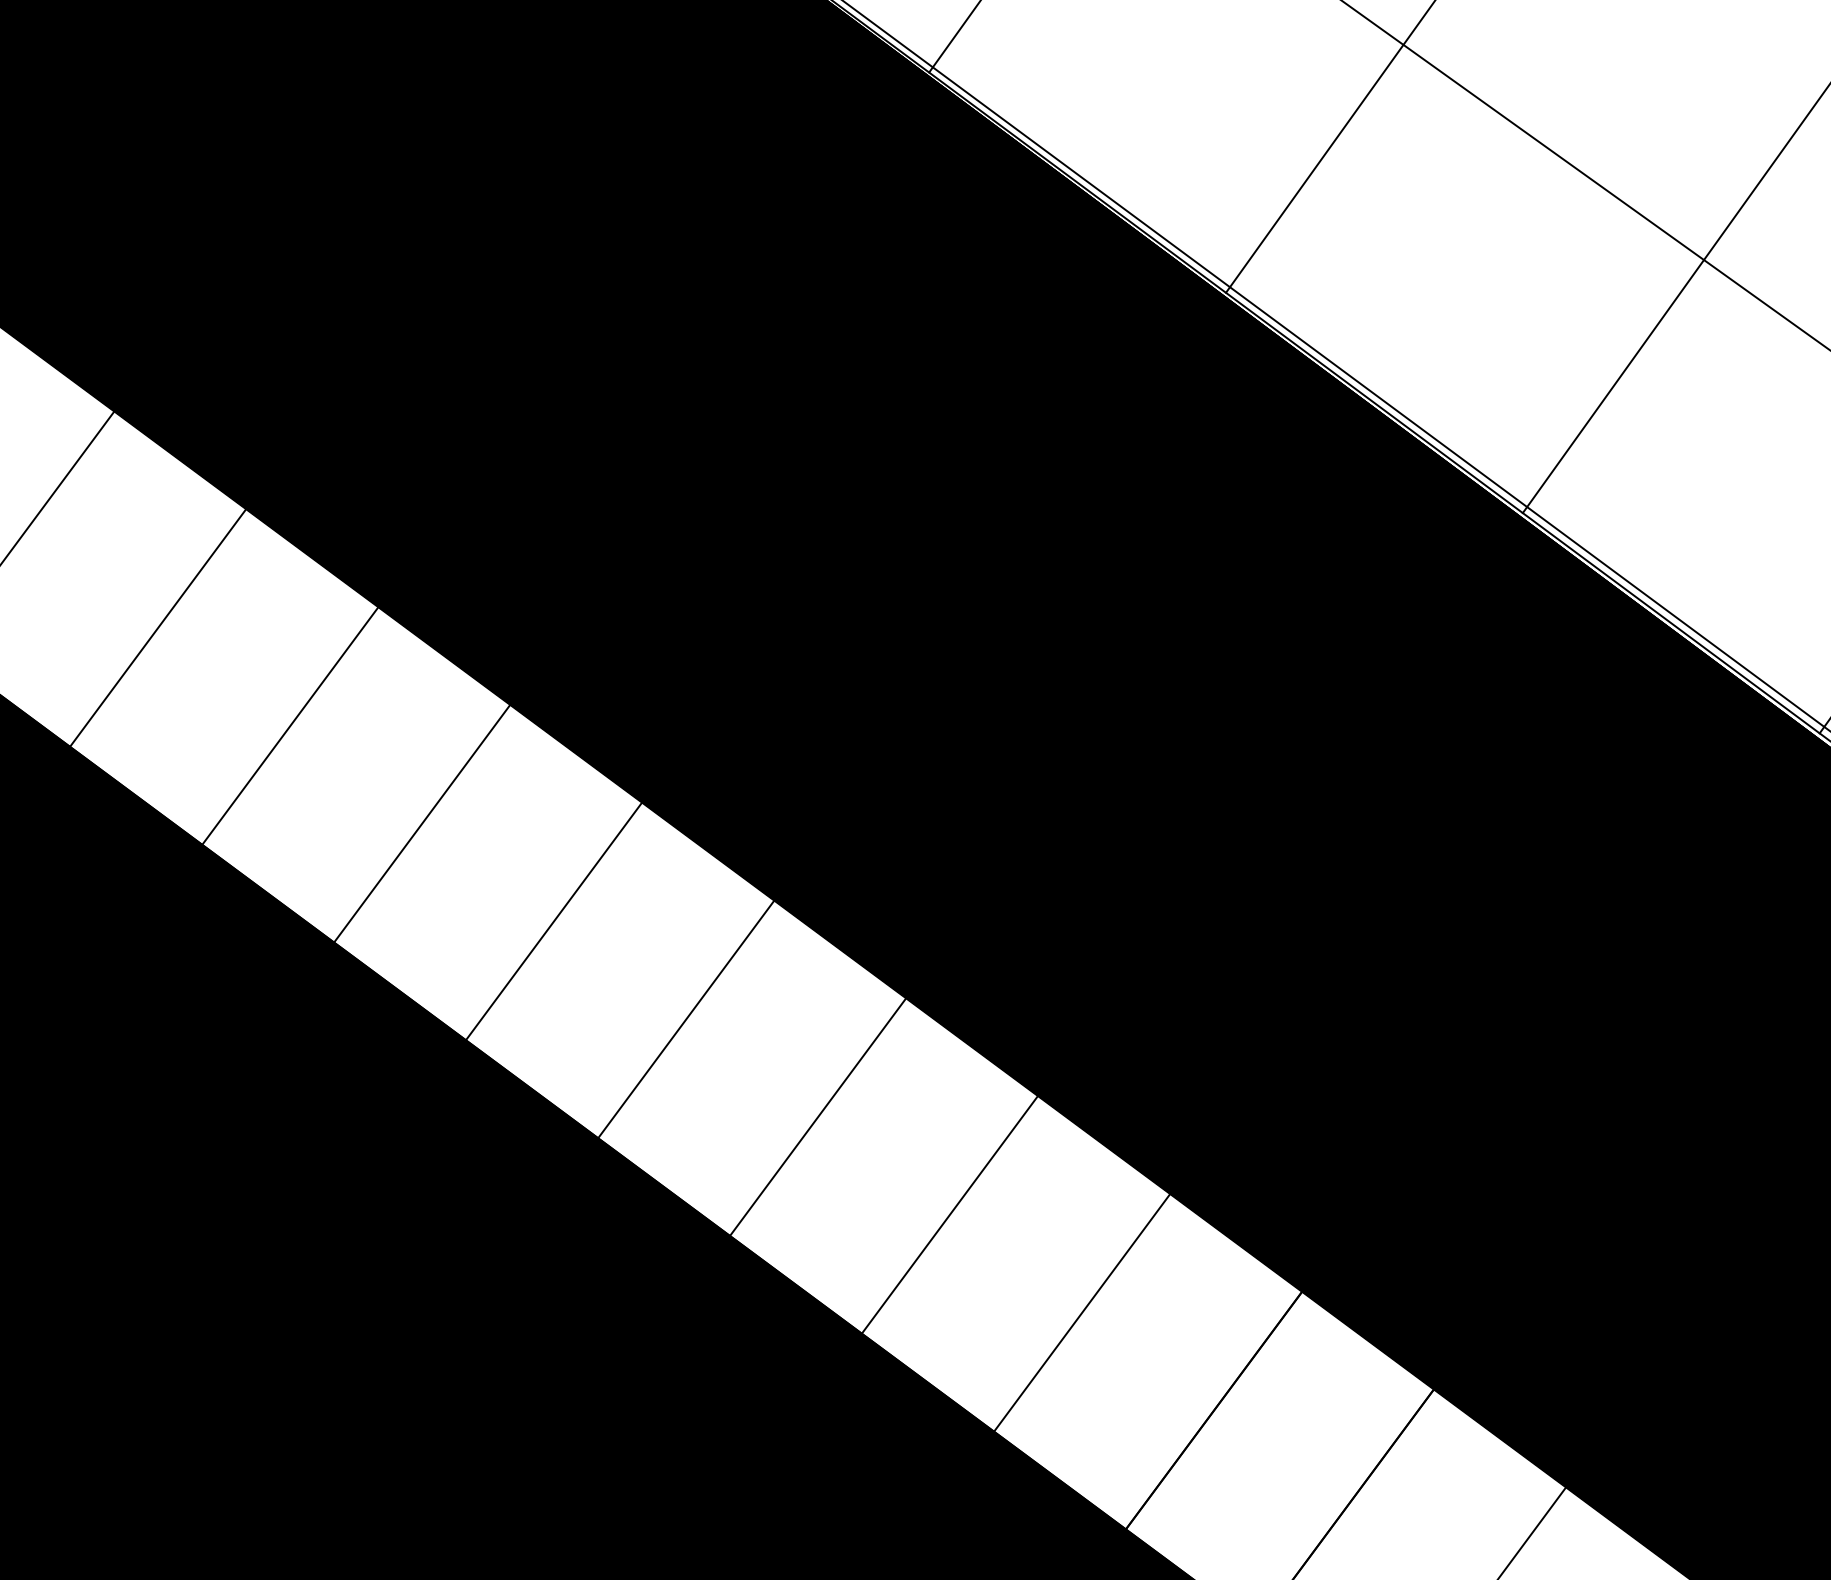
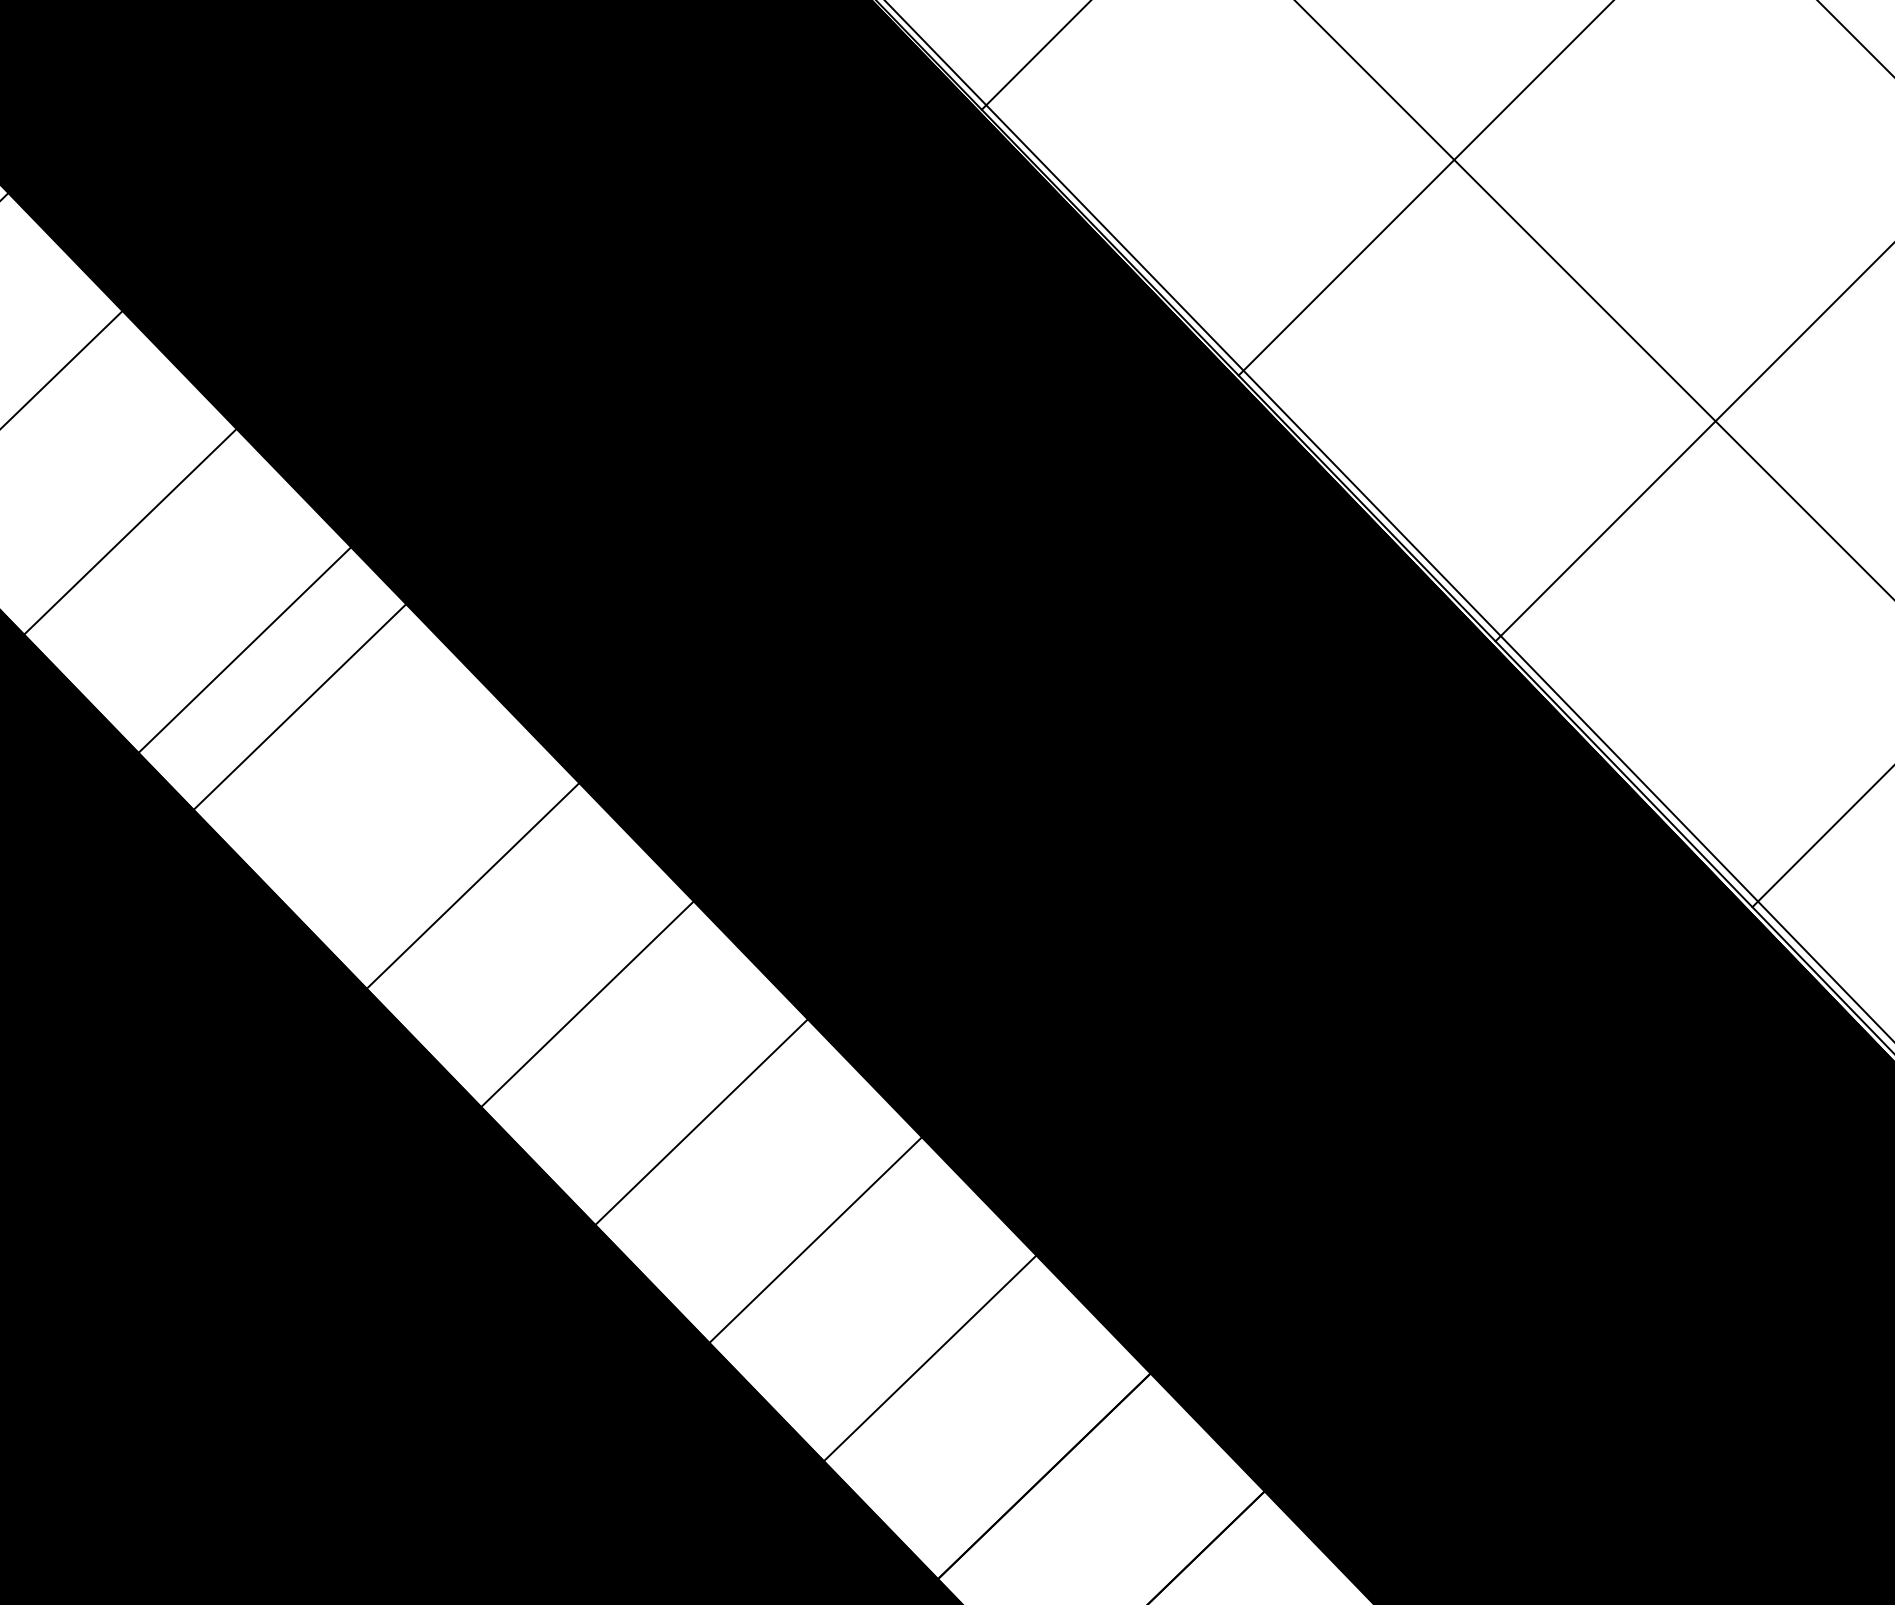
line: (421, 823) -> (299, 706), moved

